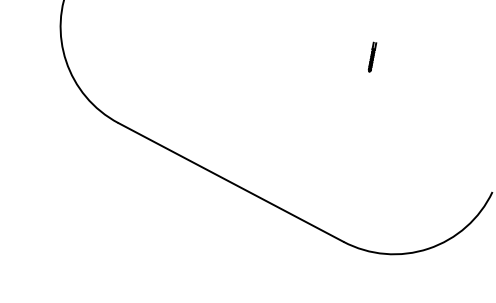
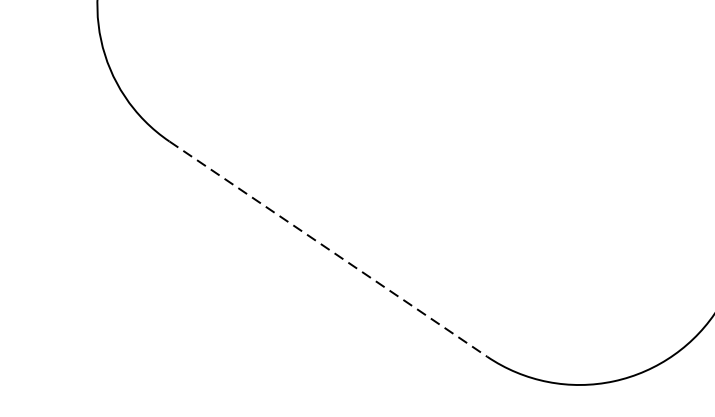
part: (372, 56) -> (561, 83), removed
line: (231, 182) -> (329, 249), solid -> dashed

